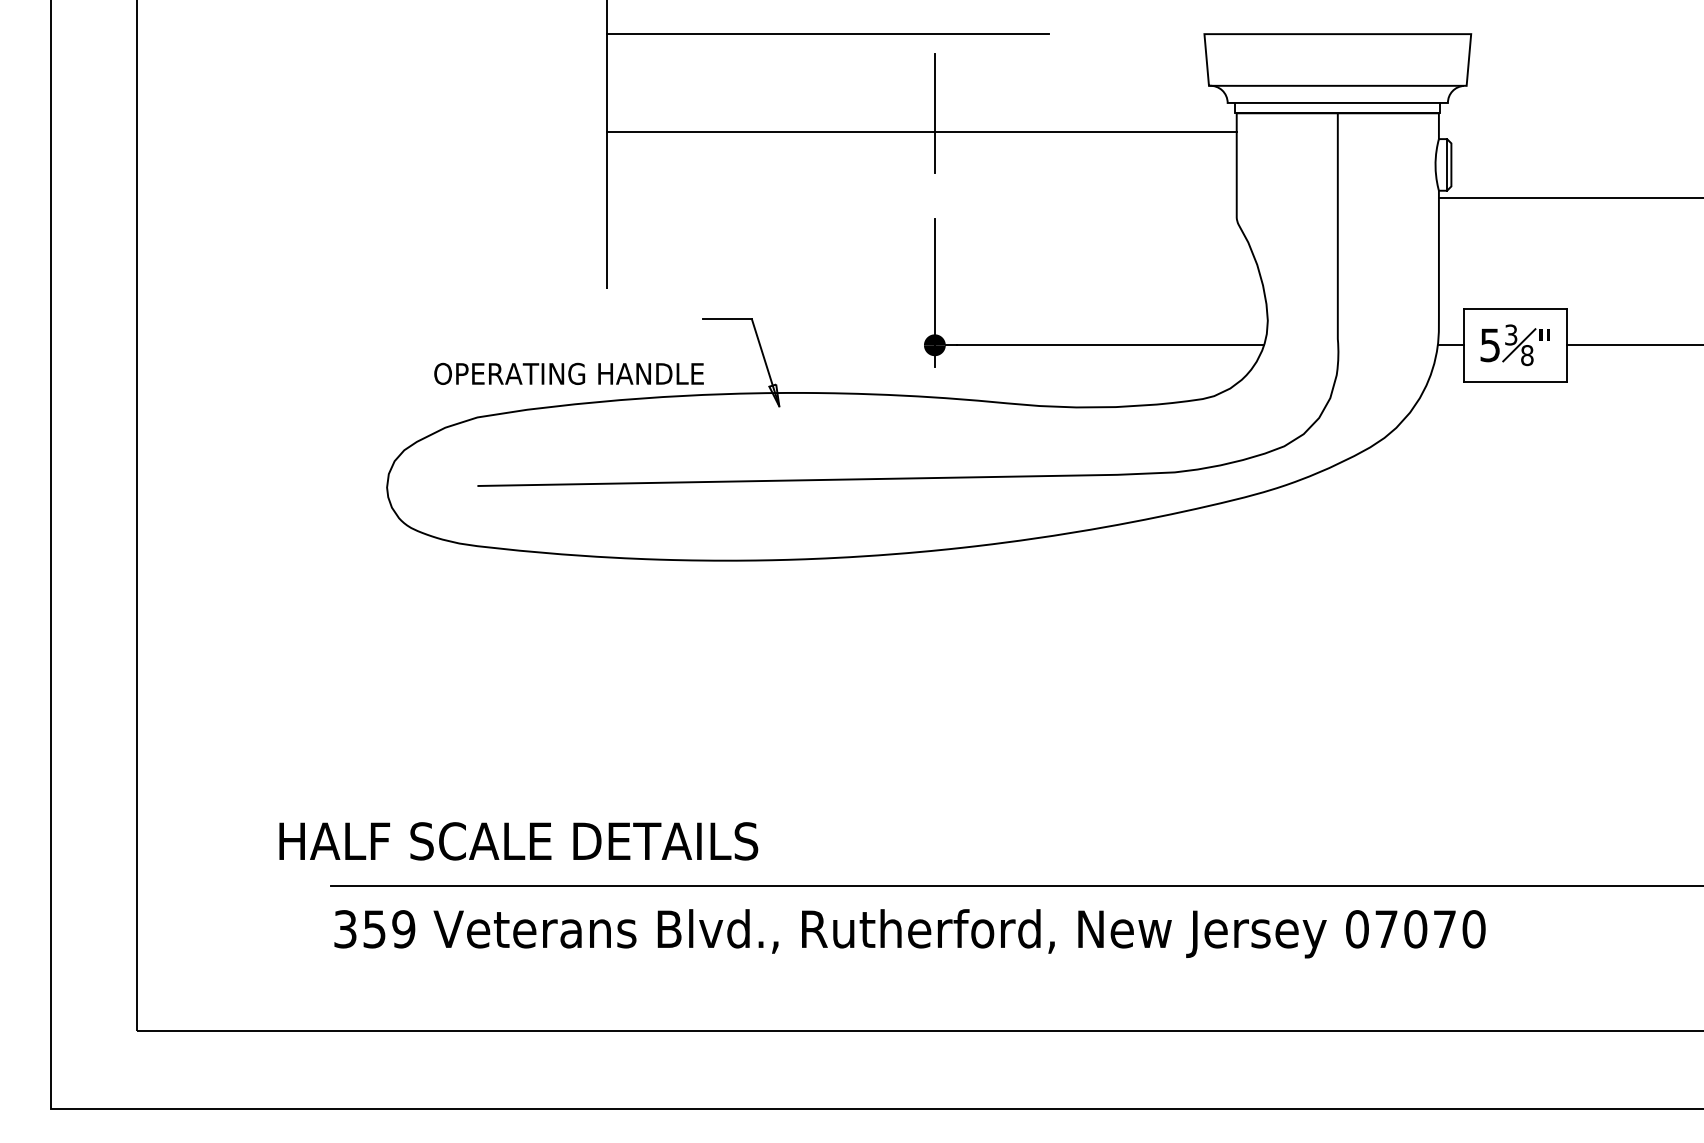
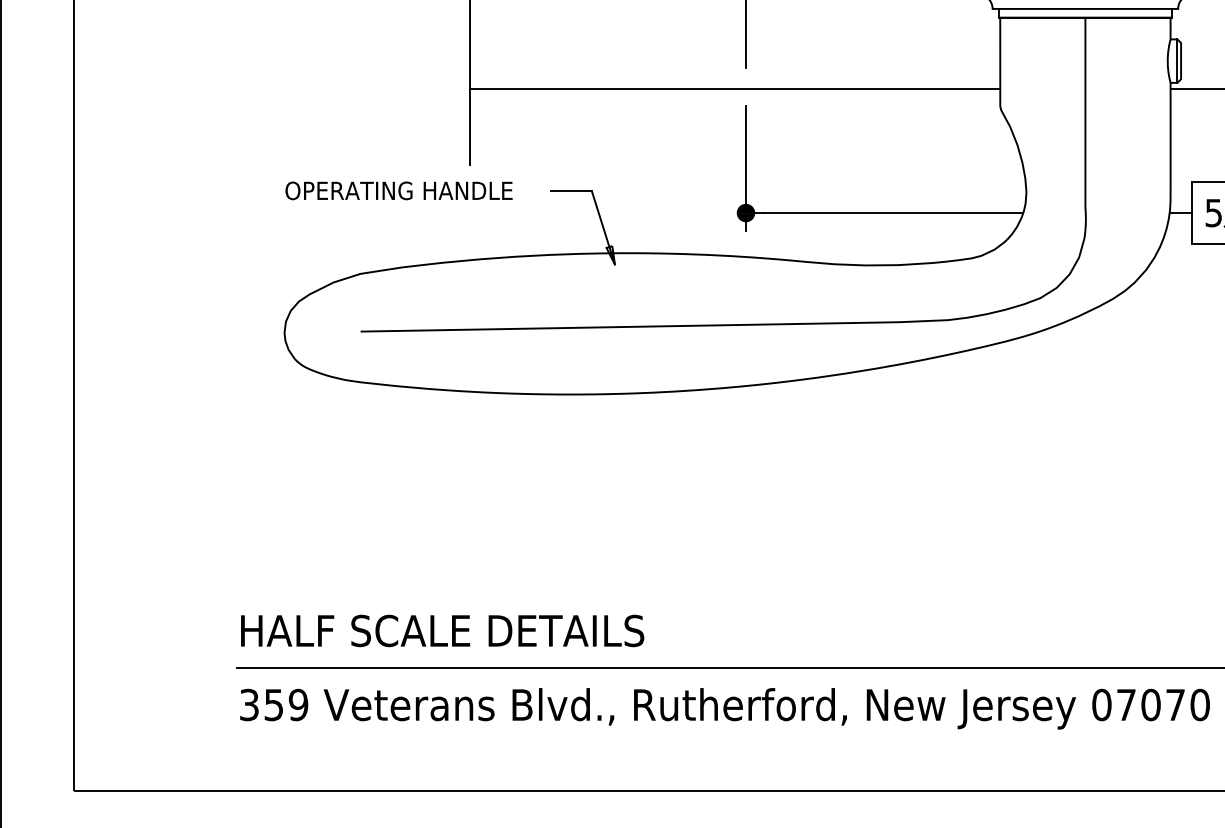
line: (921, 132) -> (734, 89), moved
text: (568, 373) -> (398, 190), moved
text: (518, 841) -> (442, 631), moved

